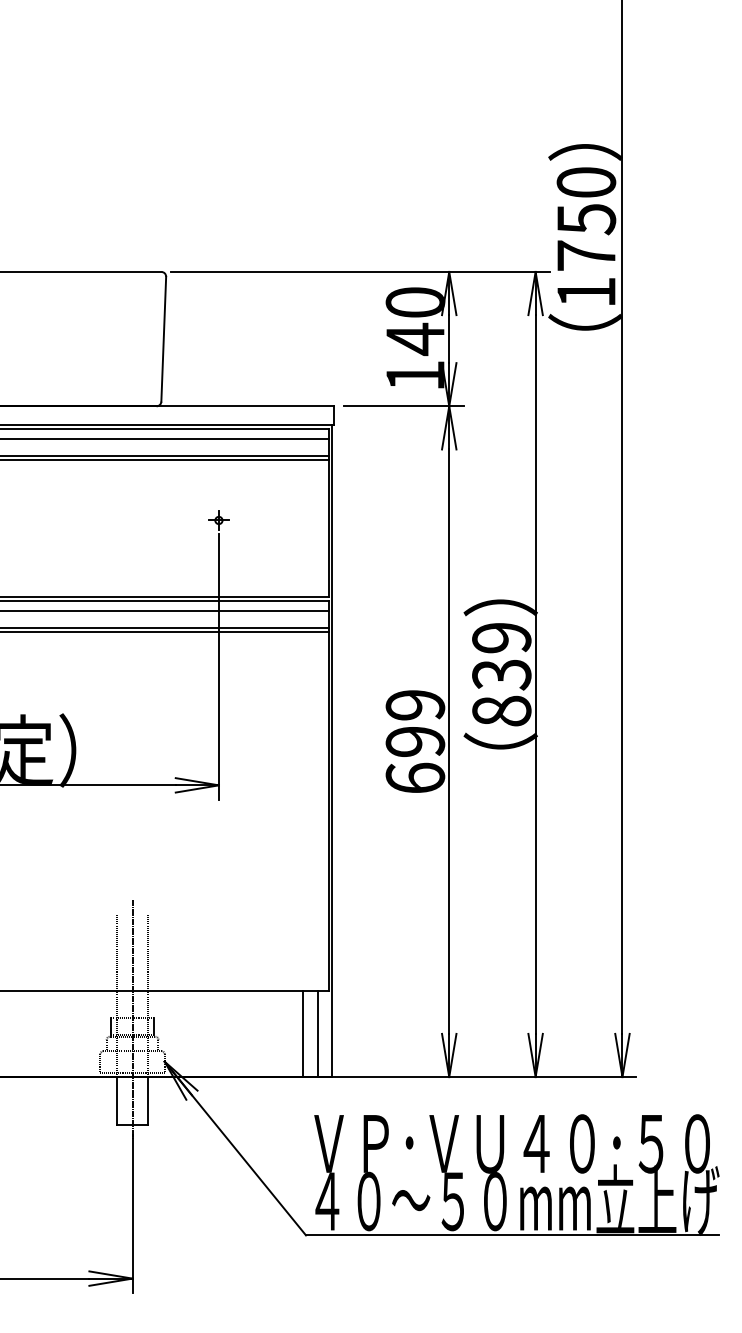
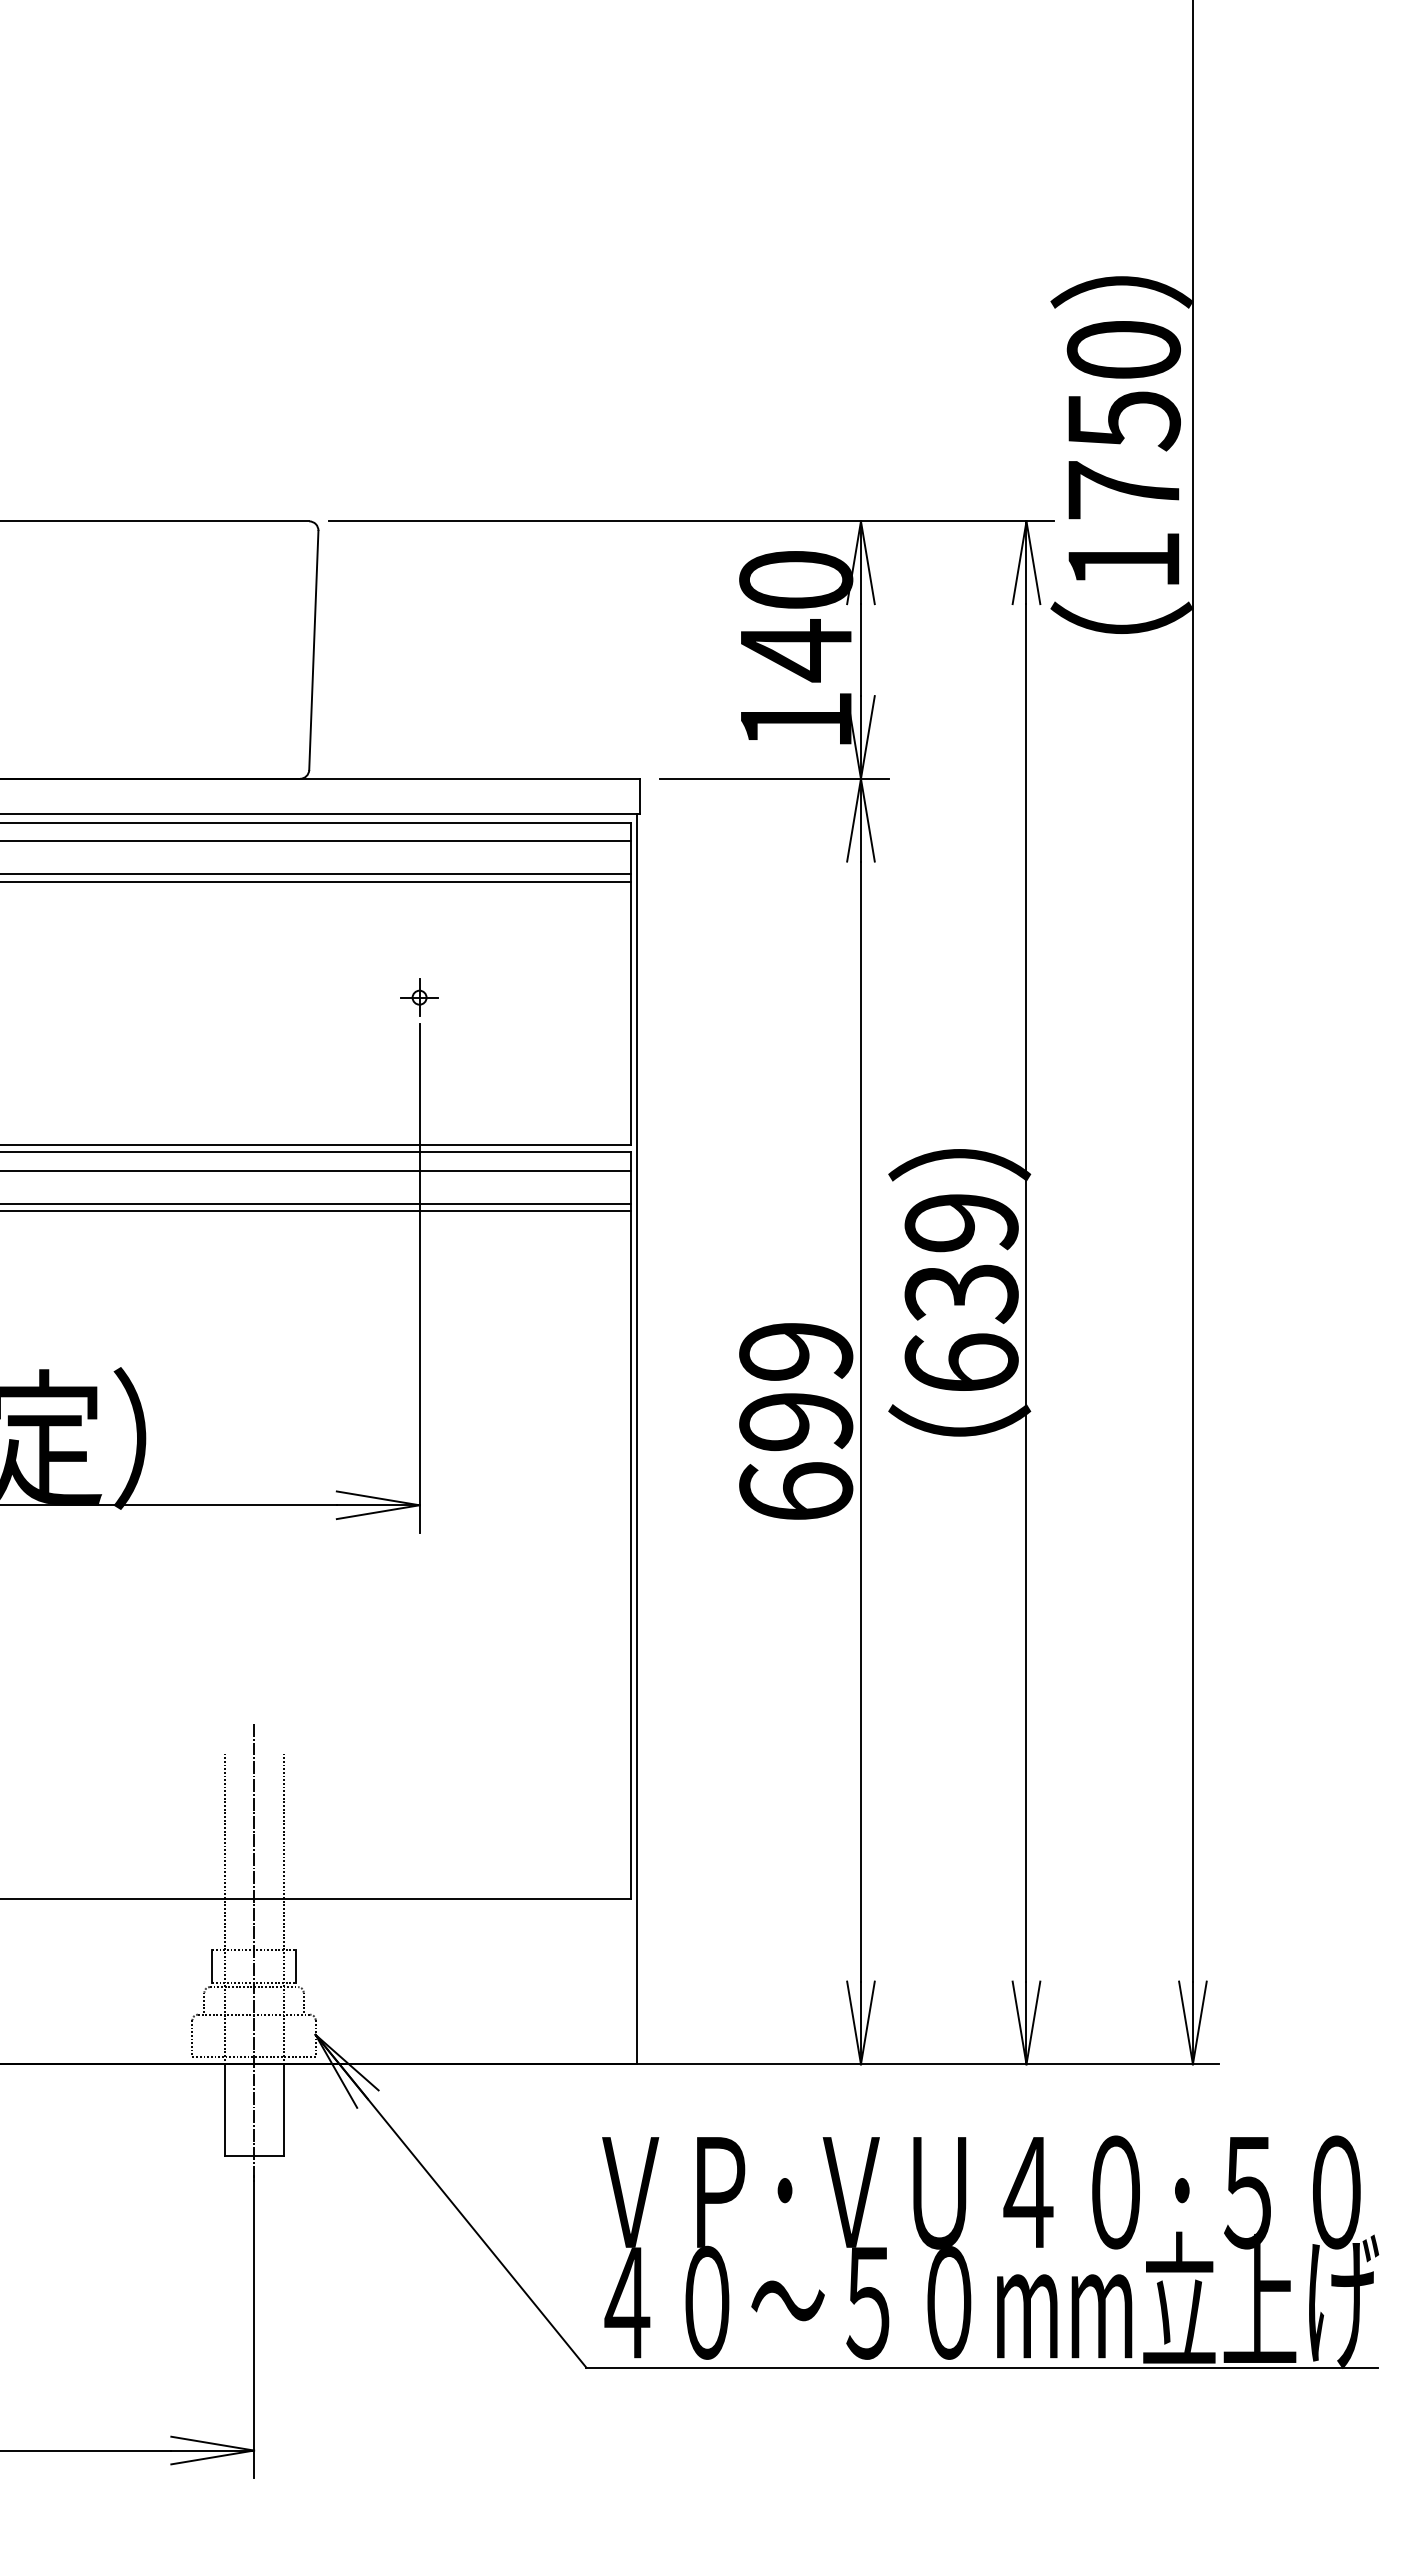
text: (501, 710) -> (961, 1361), 839 -> 639
line: (303, 1033) -> (581, 1980), removed
line: (317, 1033) -> (608, 1980), removed

